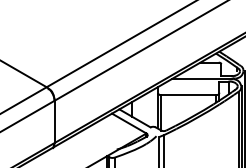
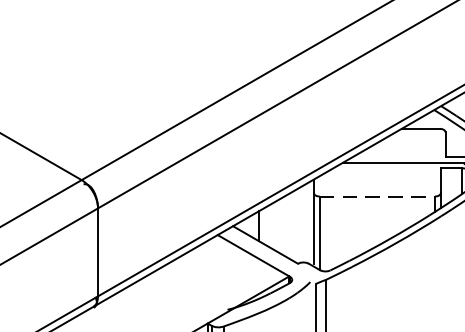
line: (188, 95) -> (376, 197), solid -> dashed

